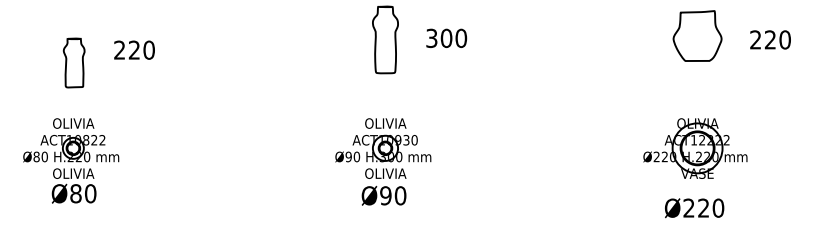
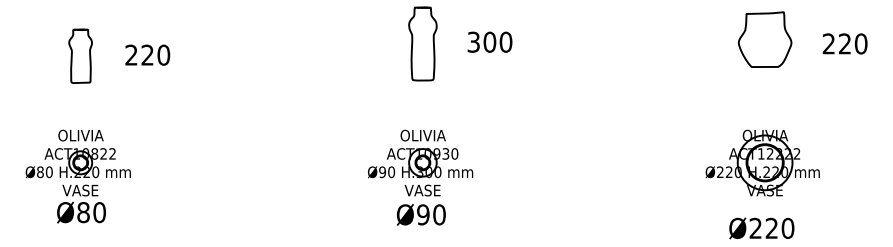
part: (74, 62) -> (80, 55), moved
text: (73, 173) -> (80, 190), OLIVIA -> VASE
text: (385, 173) -> (422, 190), OLIVIA -> VASE

